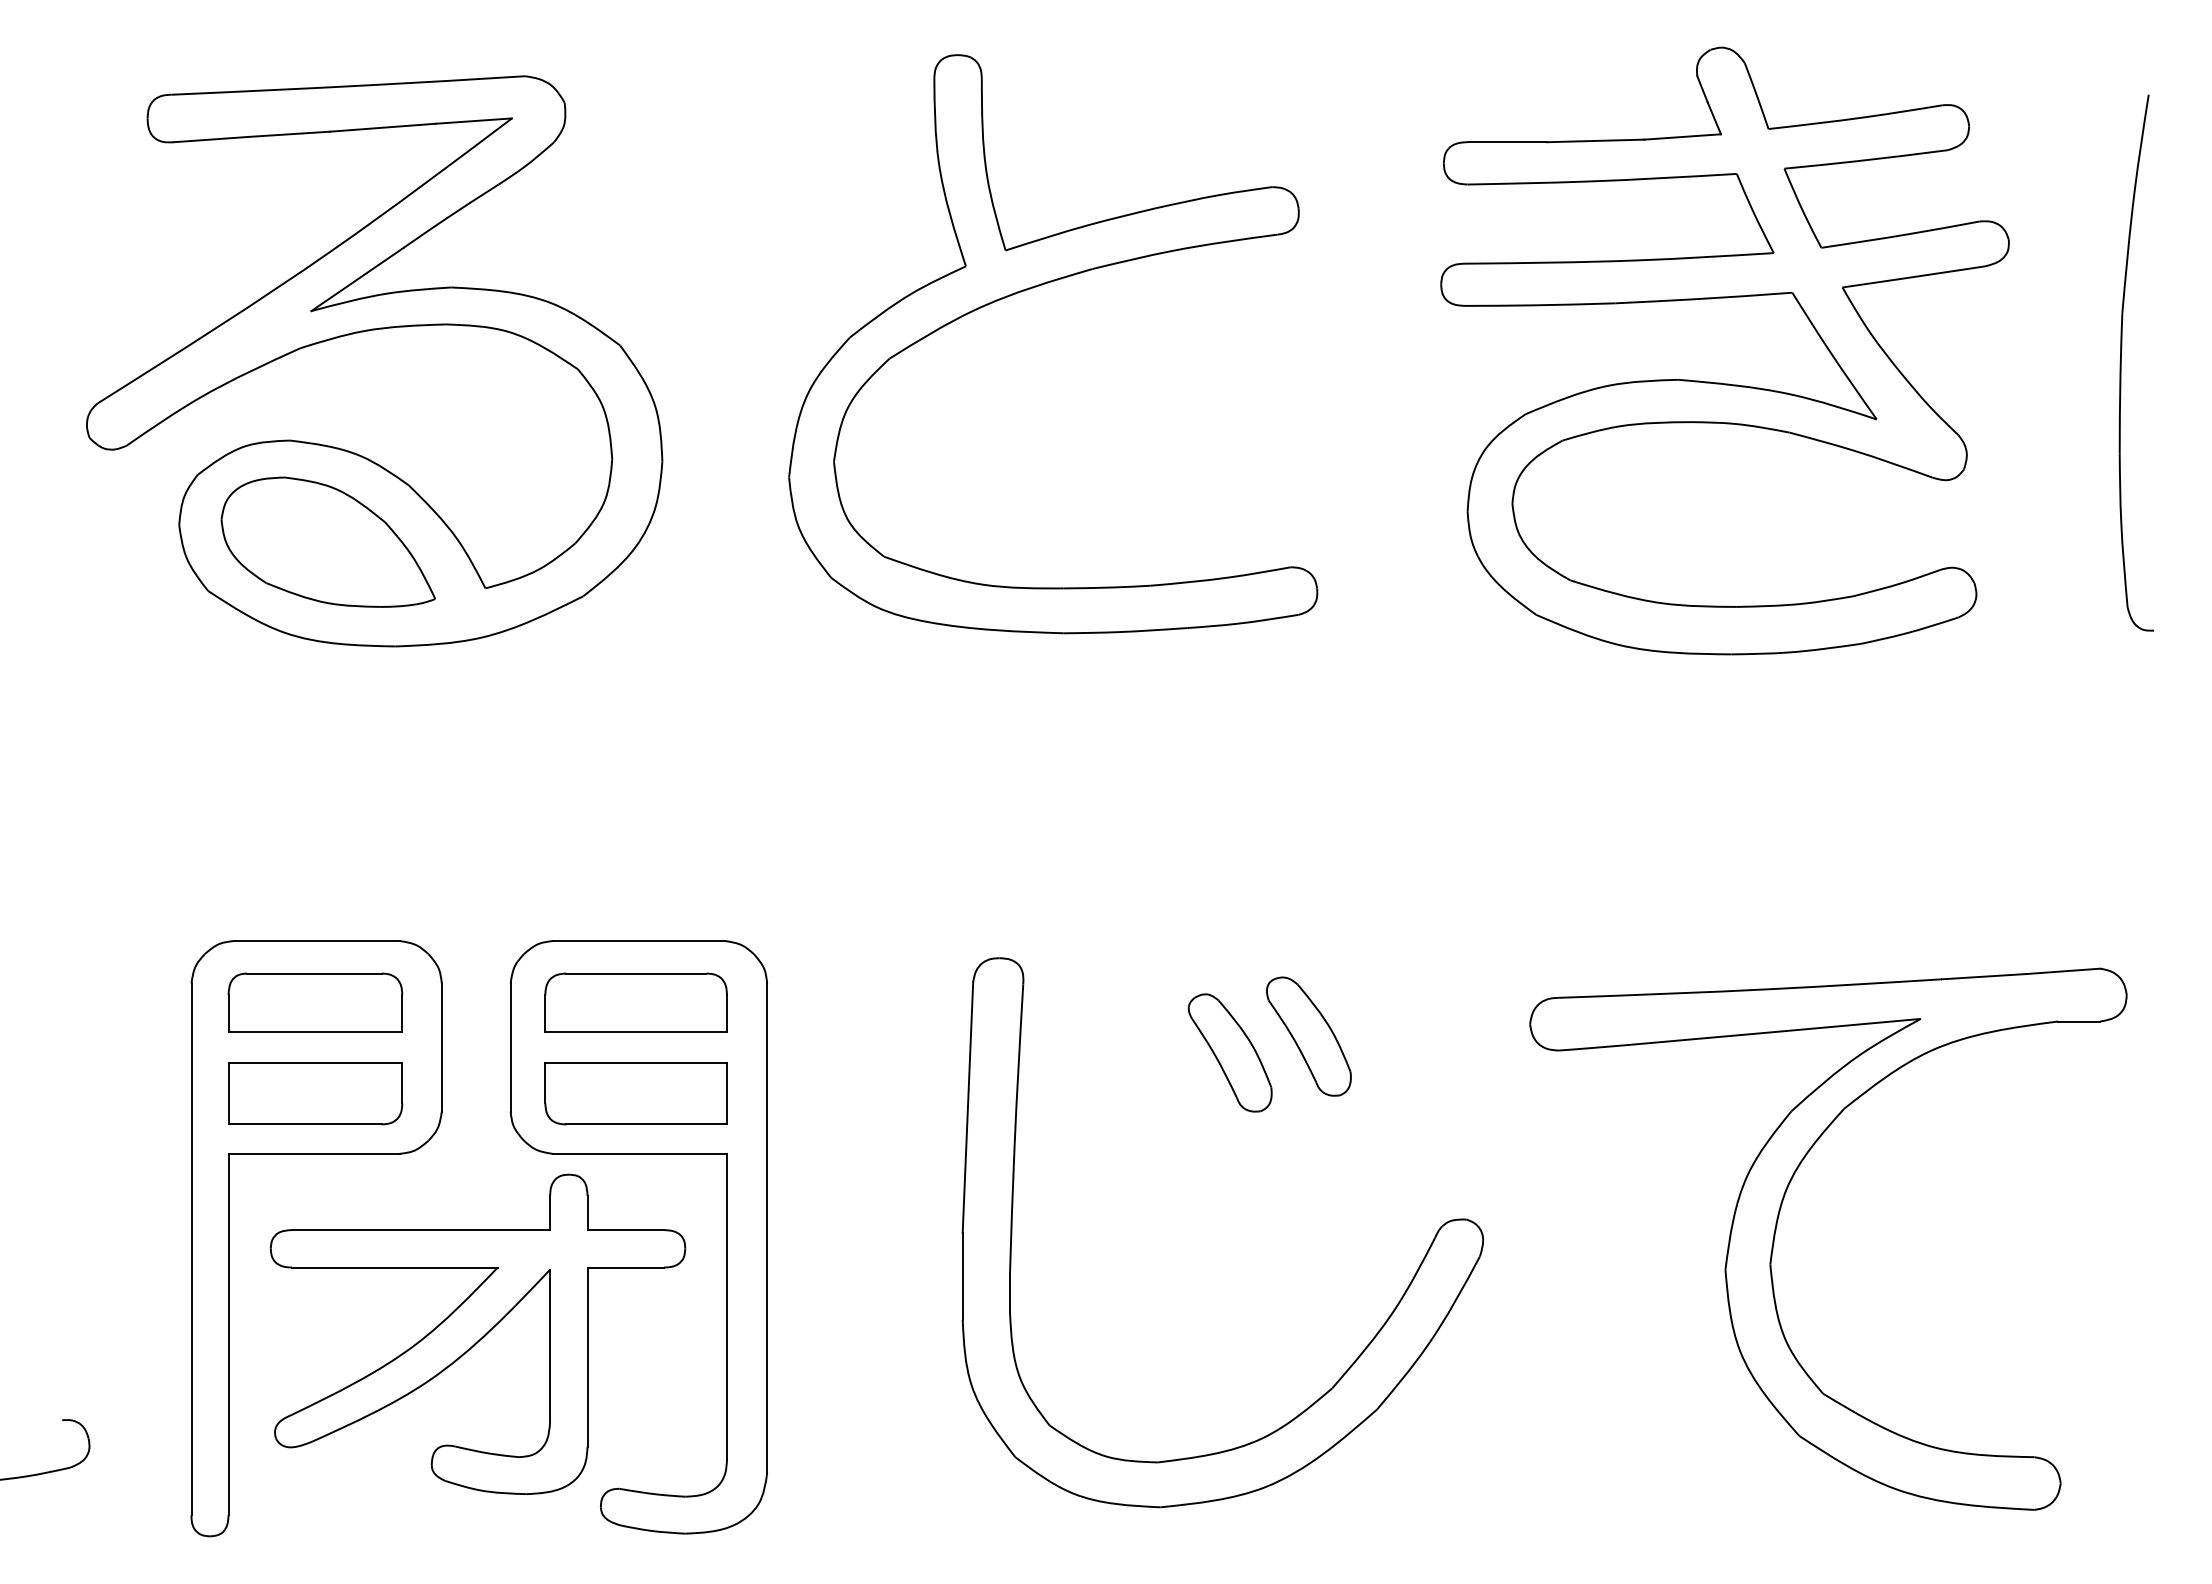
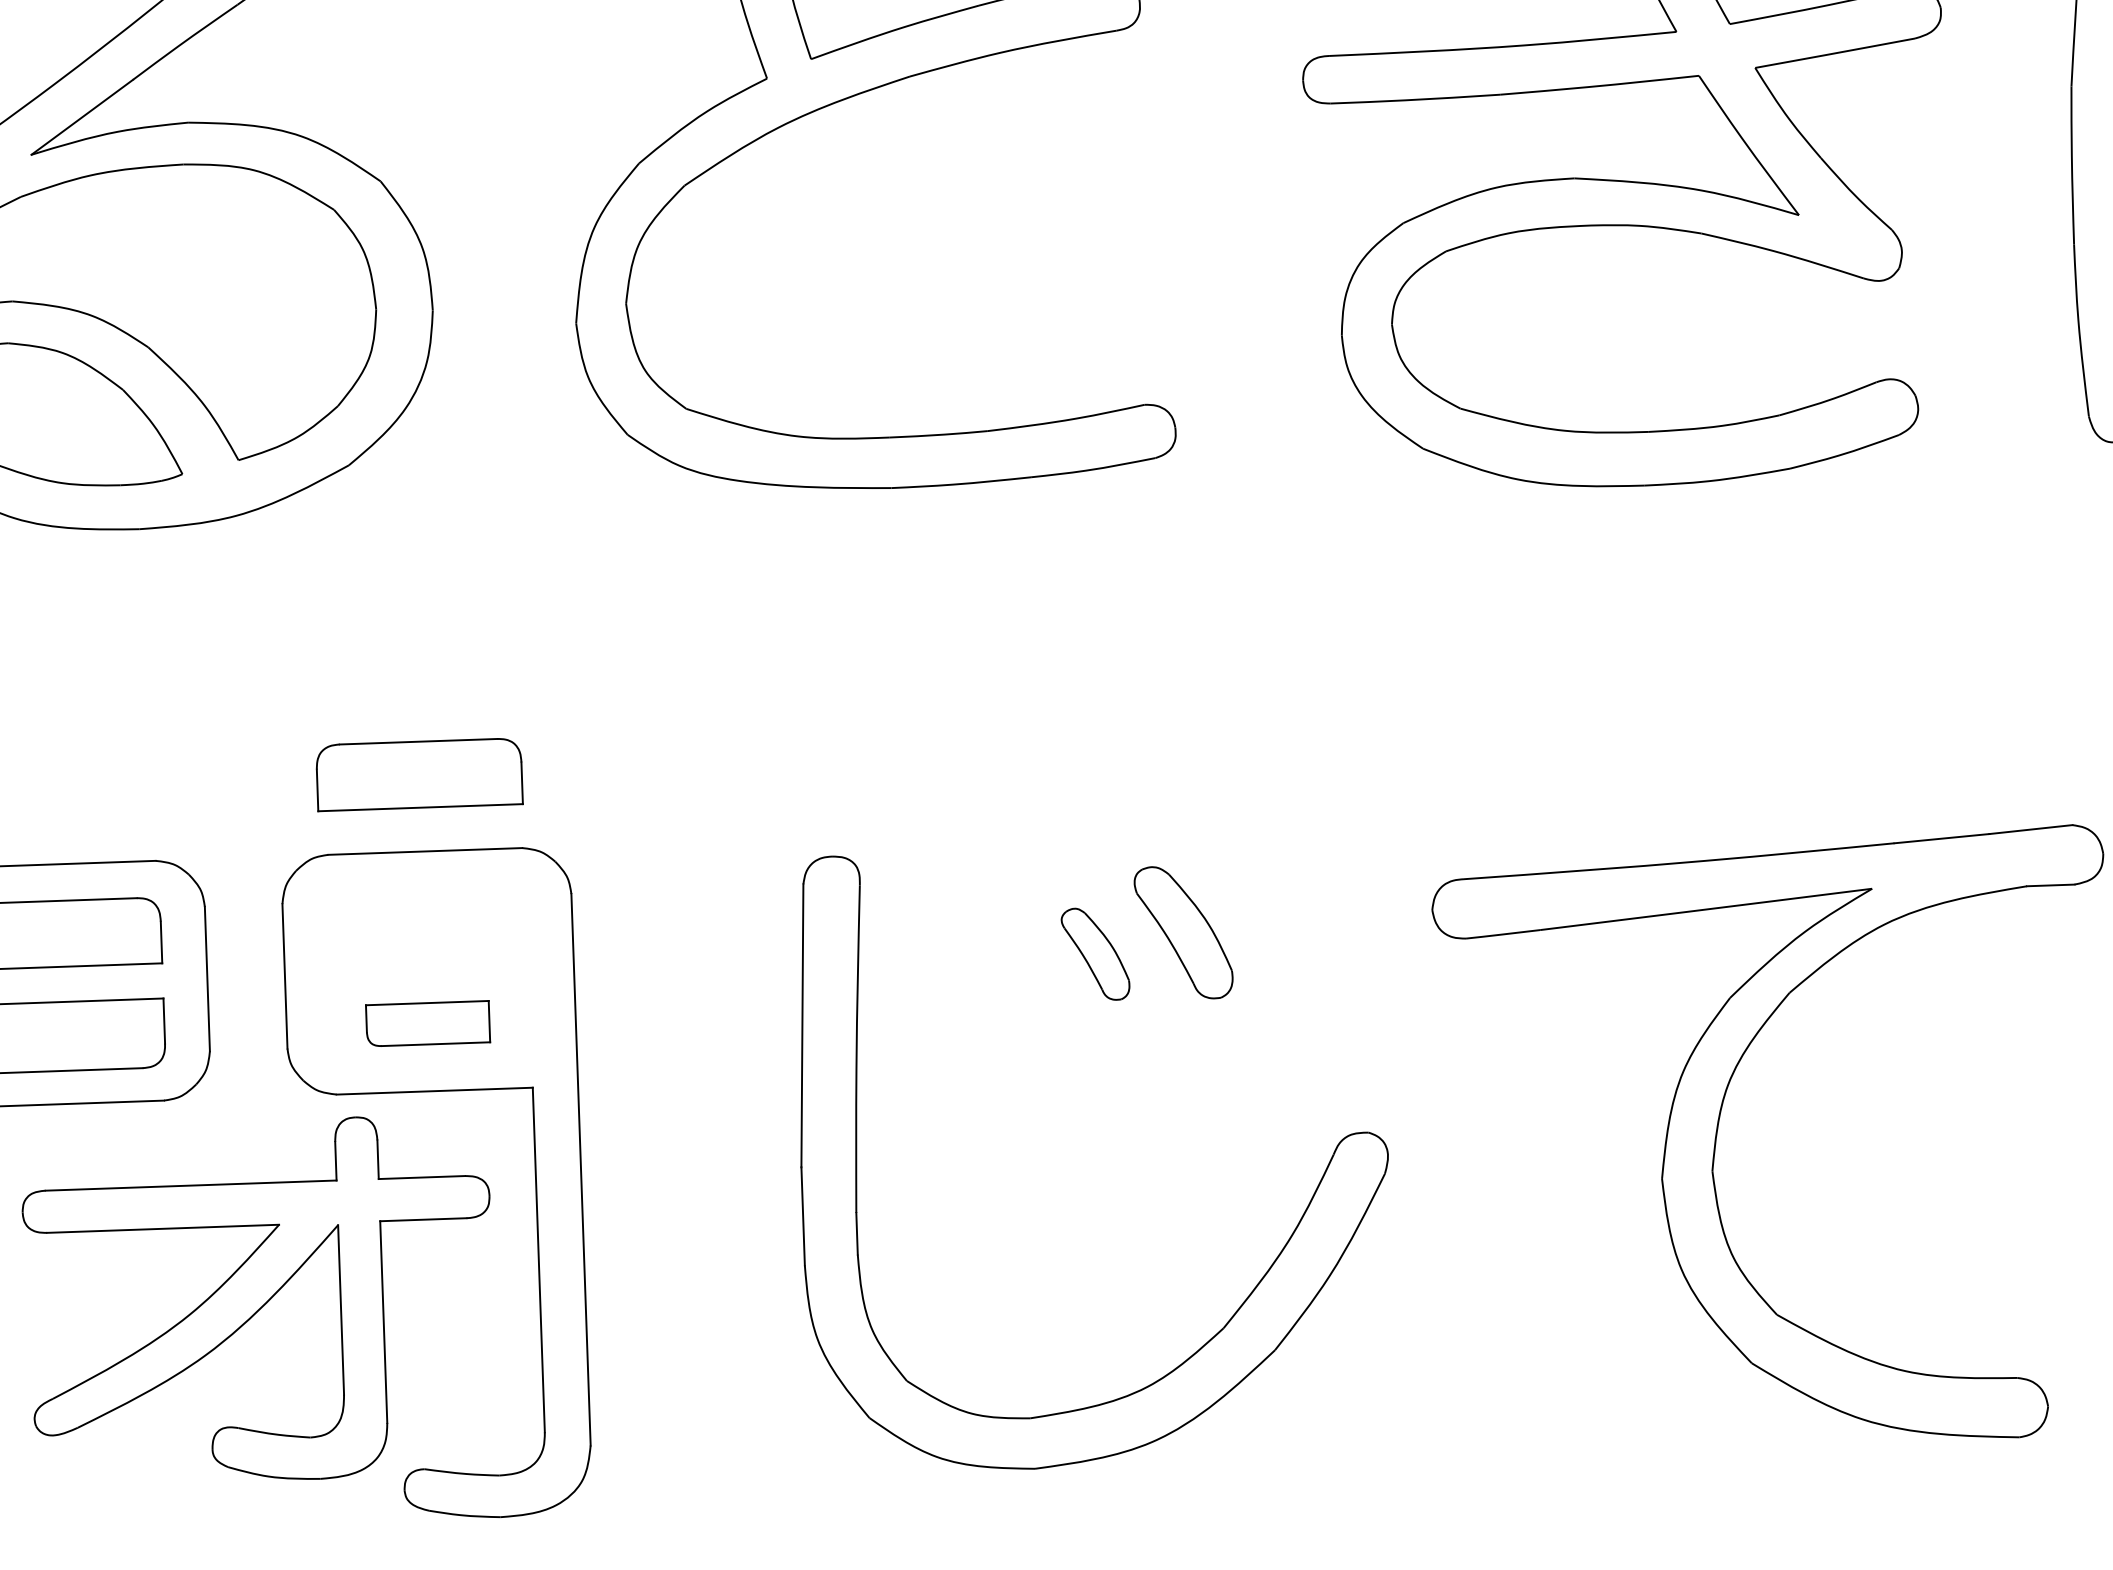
part: (635, 1002) -> (418, 774), moved
part: (1229, 1052) -> (1094, 953), size x0.7
part: (635, 1093) -> (427, 1023), size x0.6

